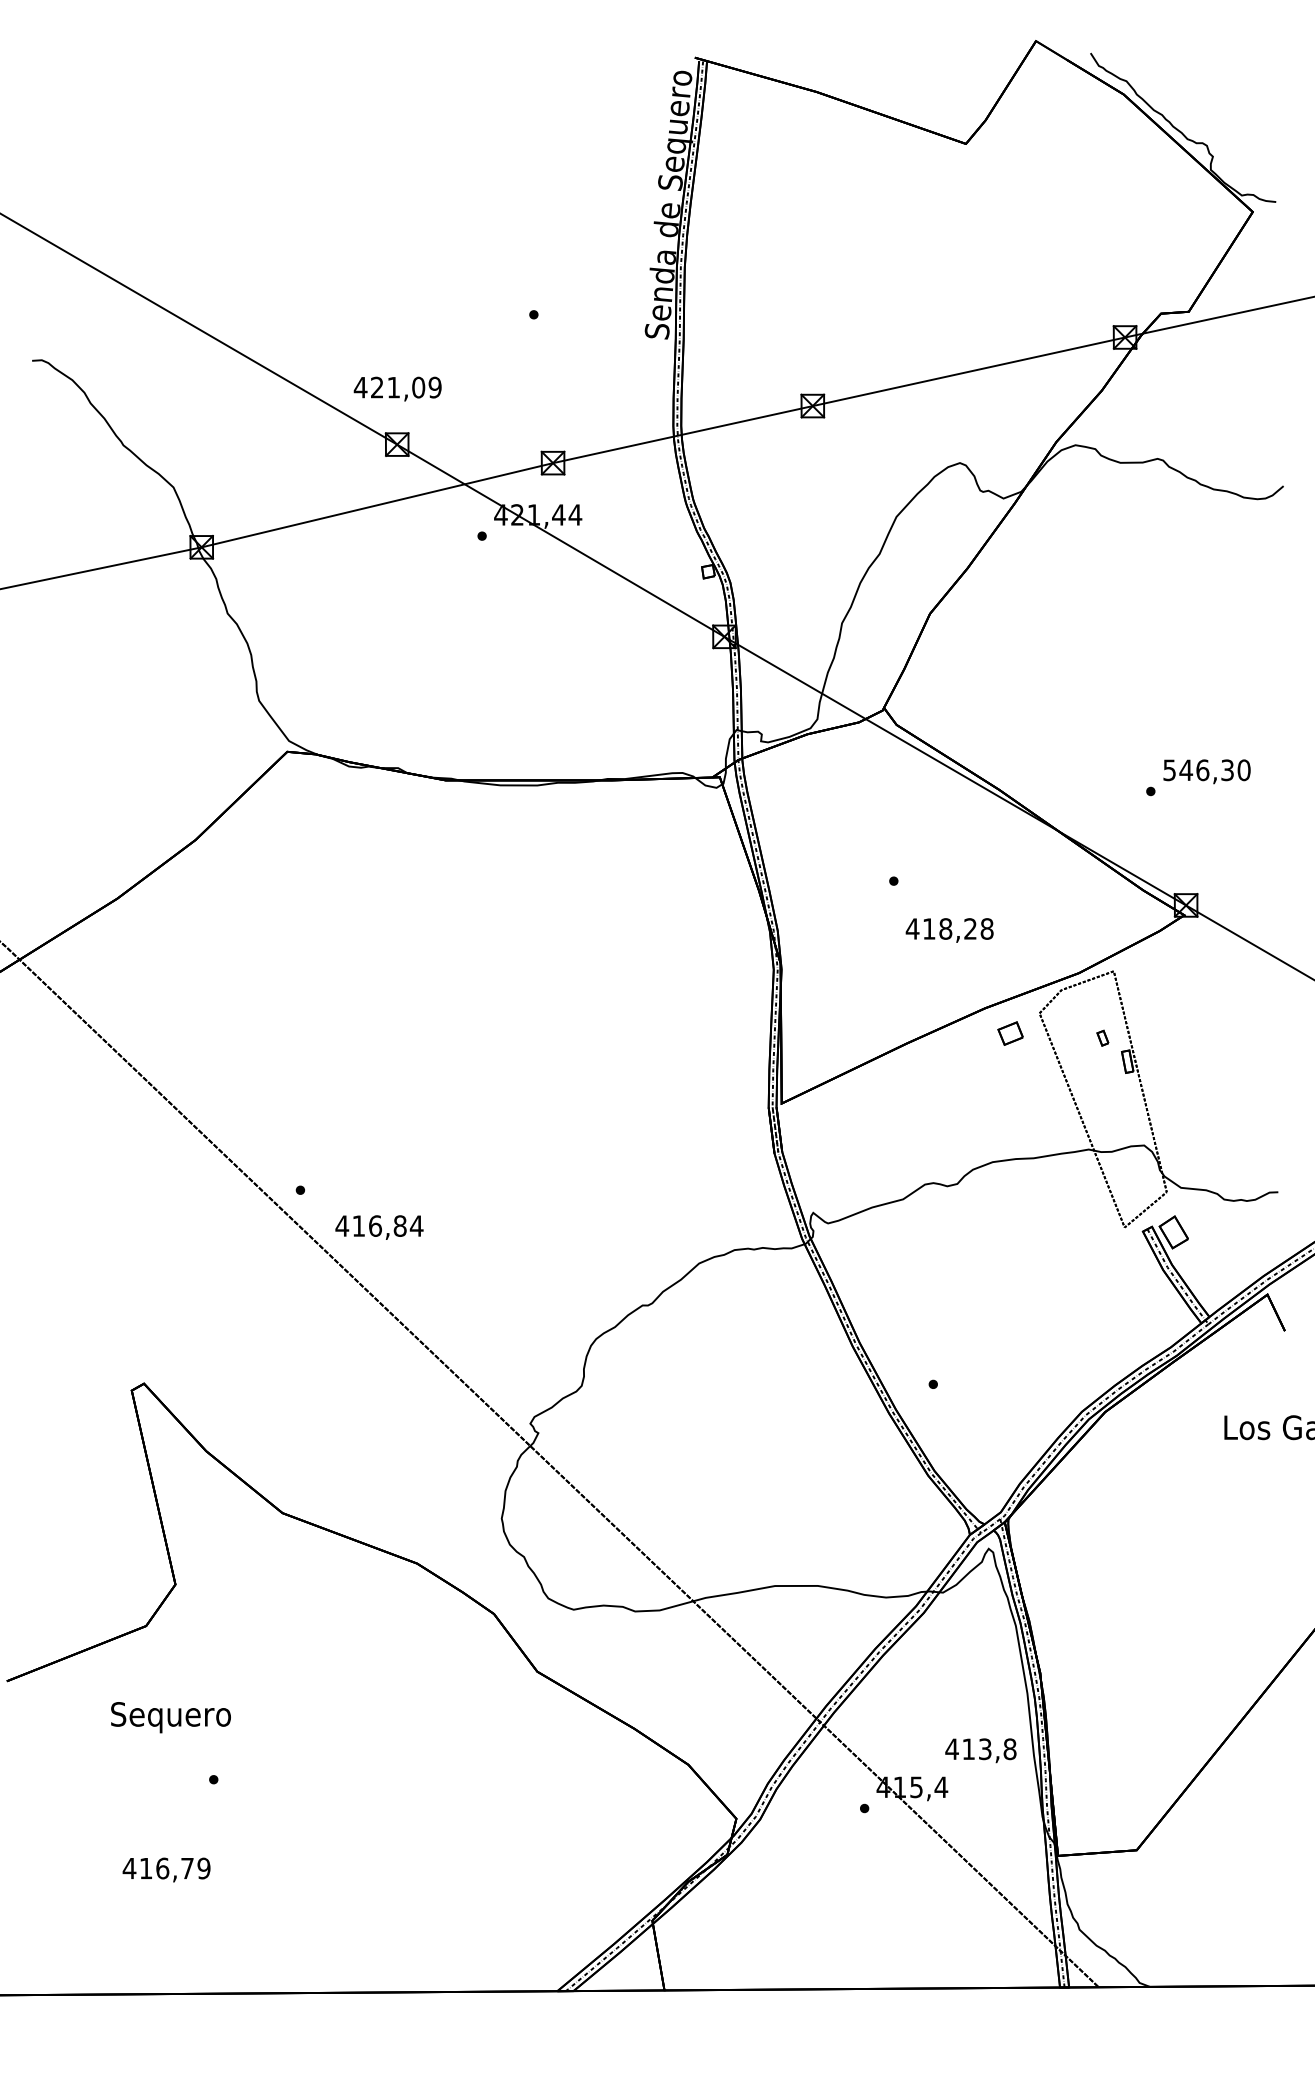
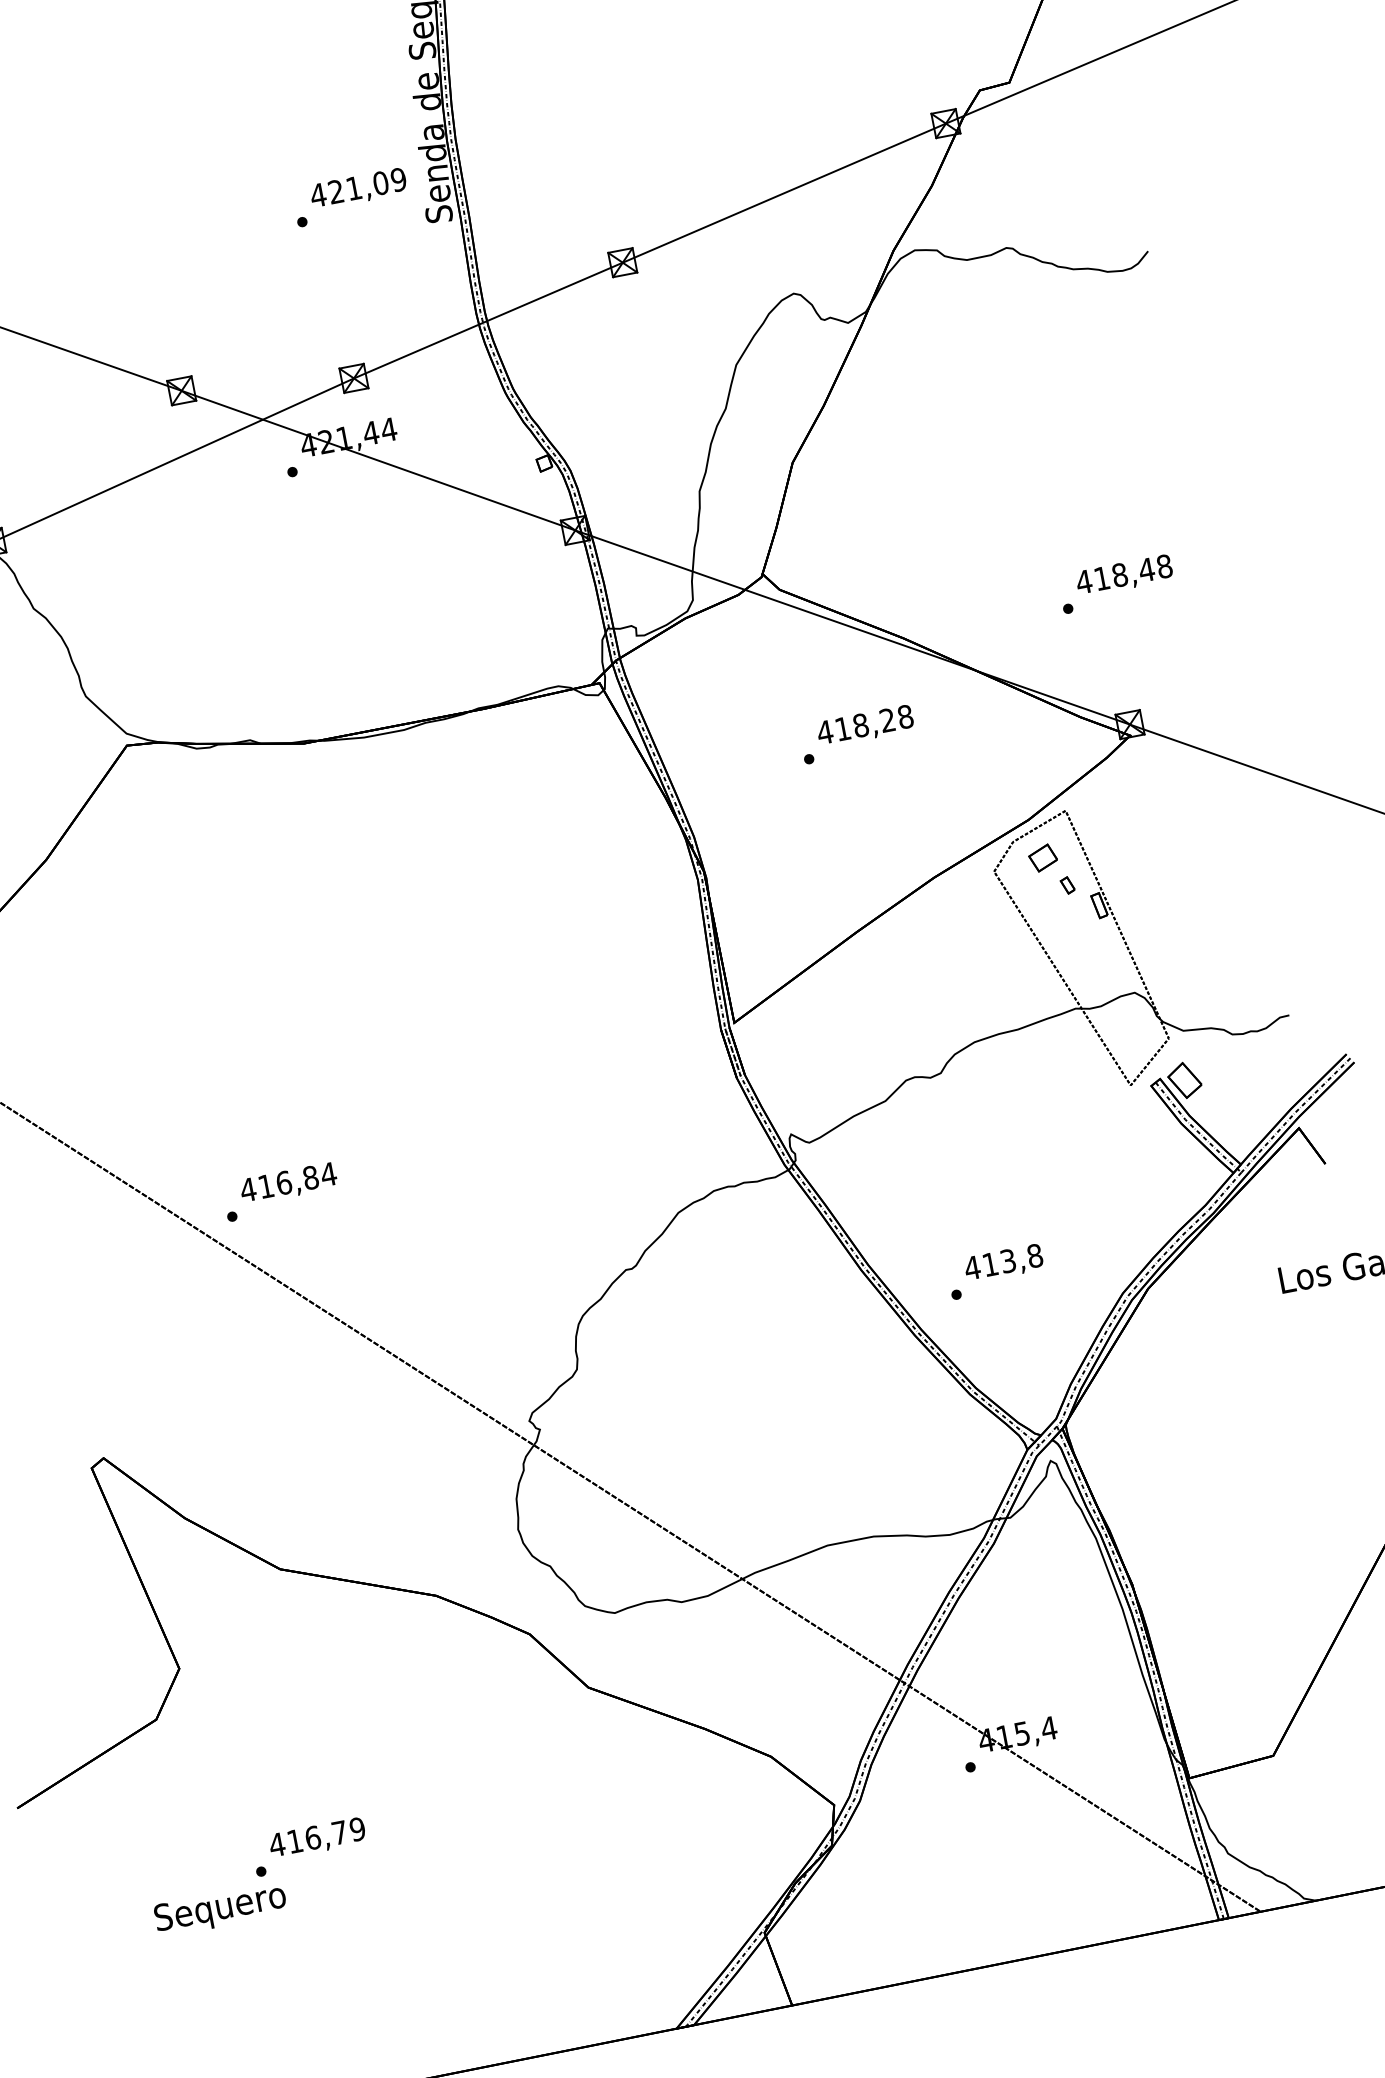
text: (397, 388) -> (358, 188), moved
text: (1206, 770) -> (1124, 574), 546,30 -> 418,48
text: (949, 930) -> (865, 726), moved
part: (1010, 1033) -> (1042, 857), moved
text: (379, 1227) -> (288, 1183), moved
text: (170, 1717) -> (220, 1909), moved
text: (980, 1750) -> (1003, 1263), moved
text: (166, 1869) -> (317, 1838), moved

